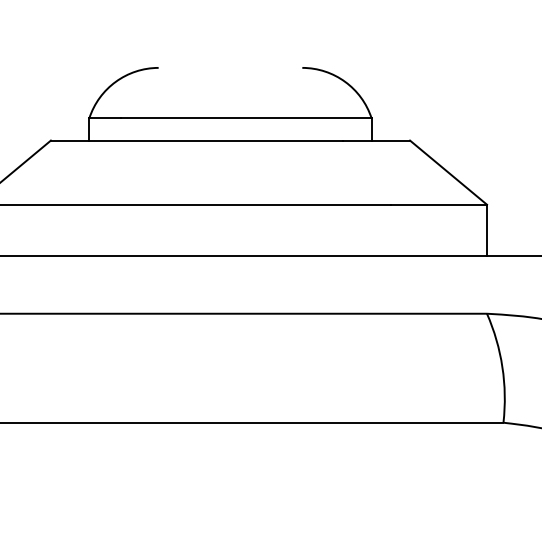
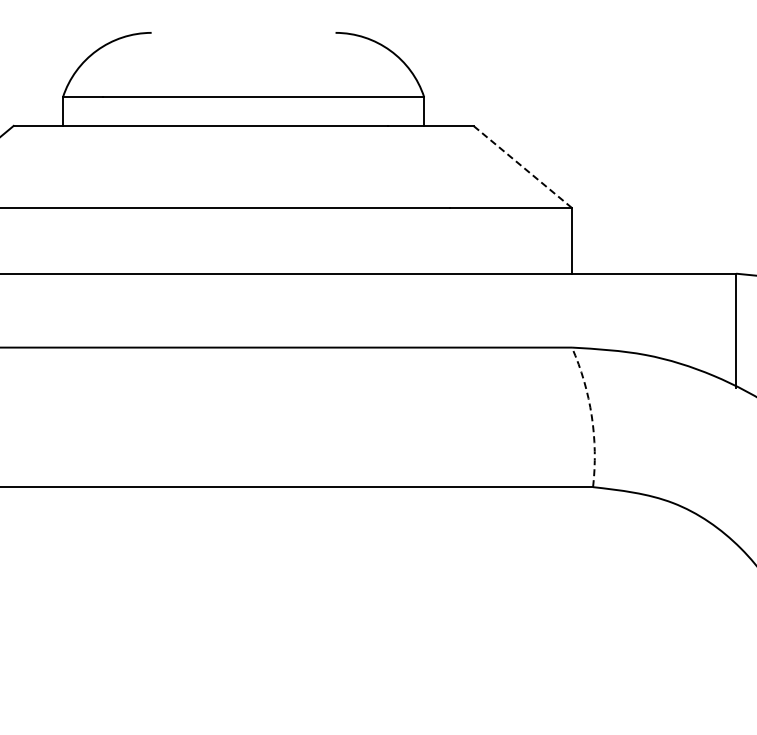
line: (448, 172) -> (522, 166), solid -> dashed
arc: (502, 366) -> (591, 415), solid -> dashed

